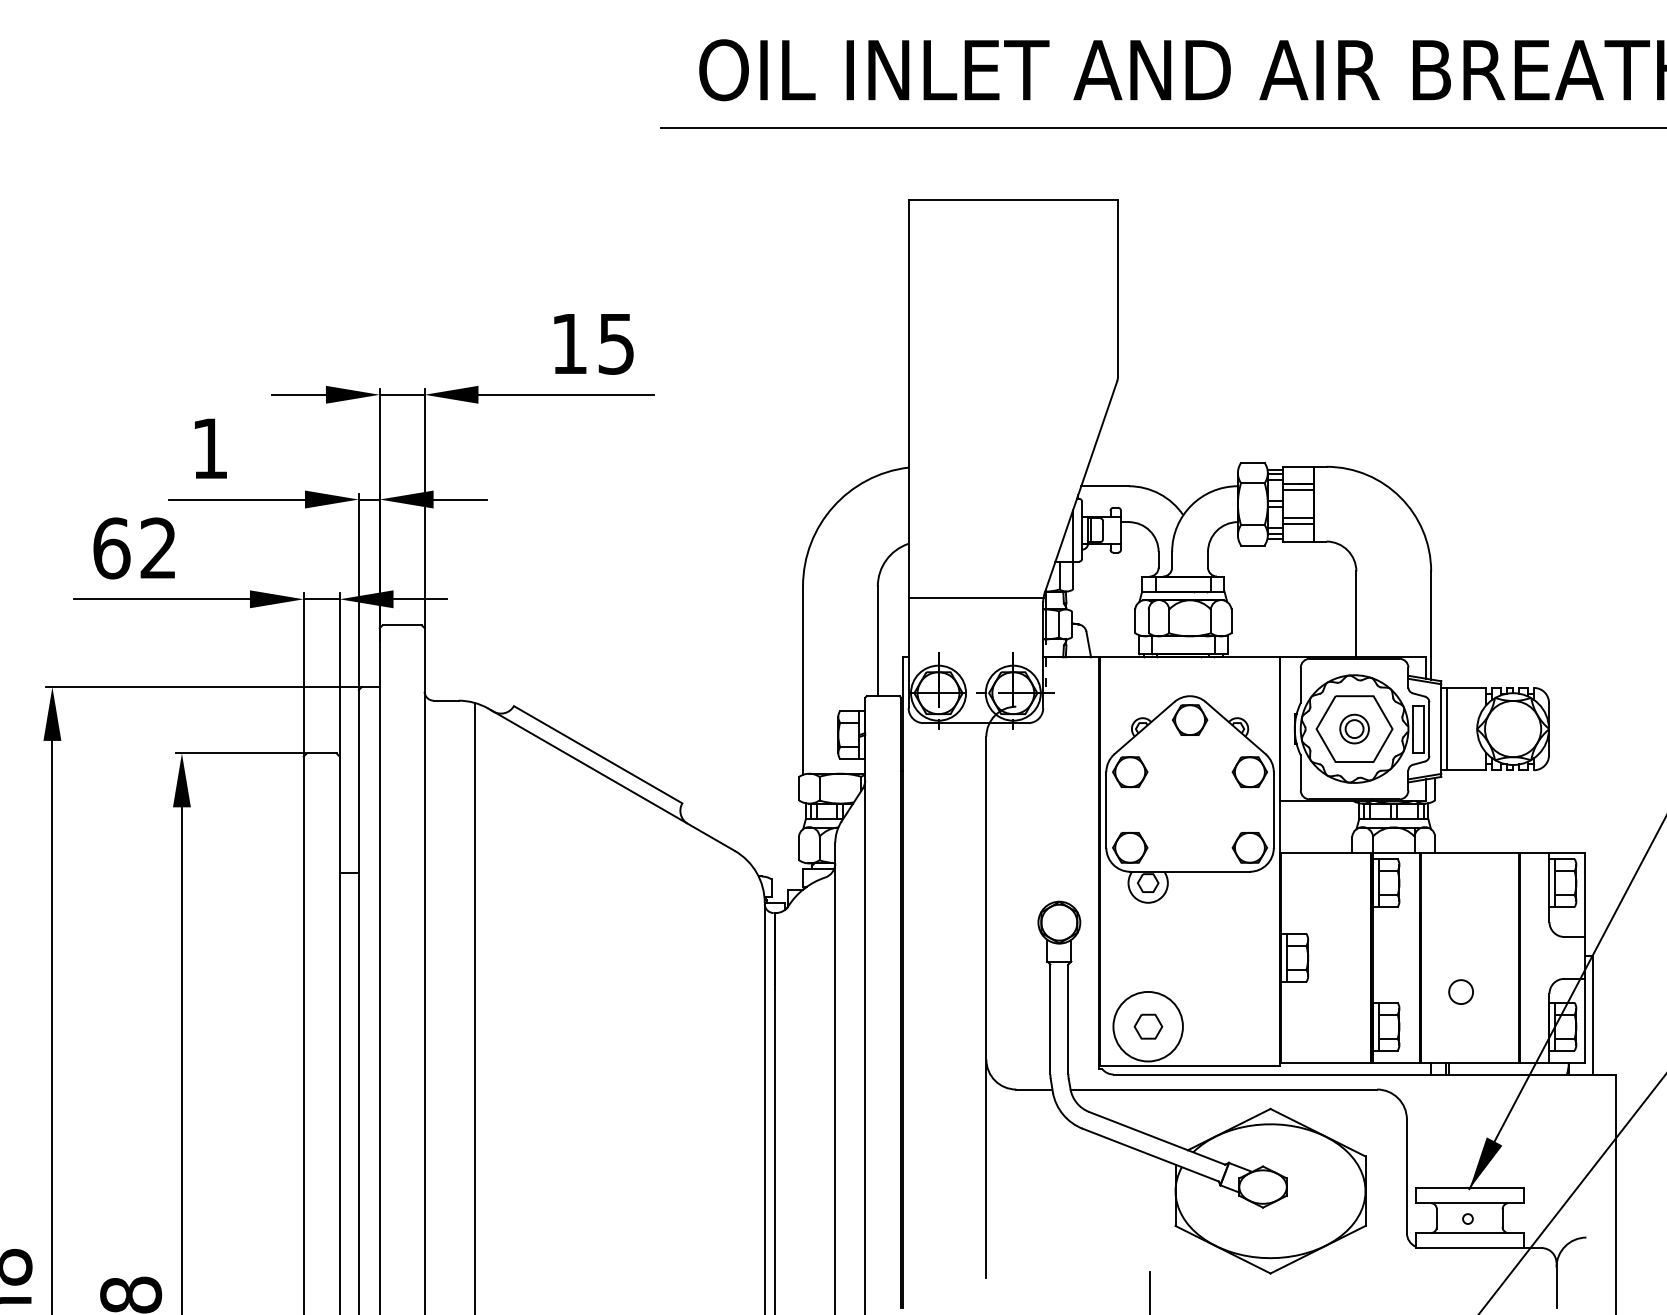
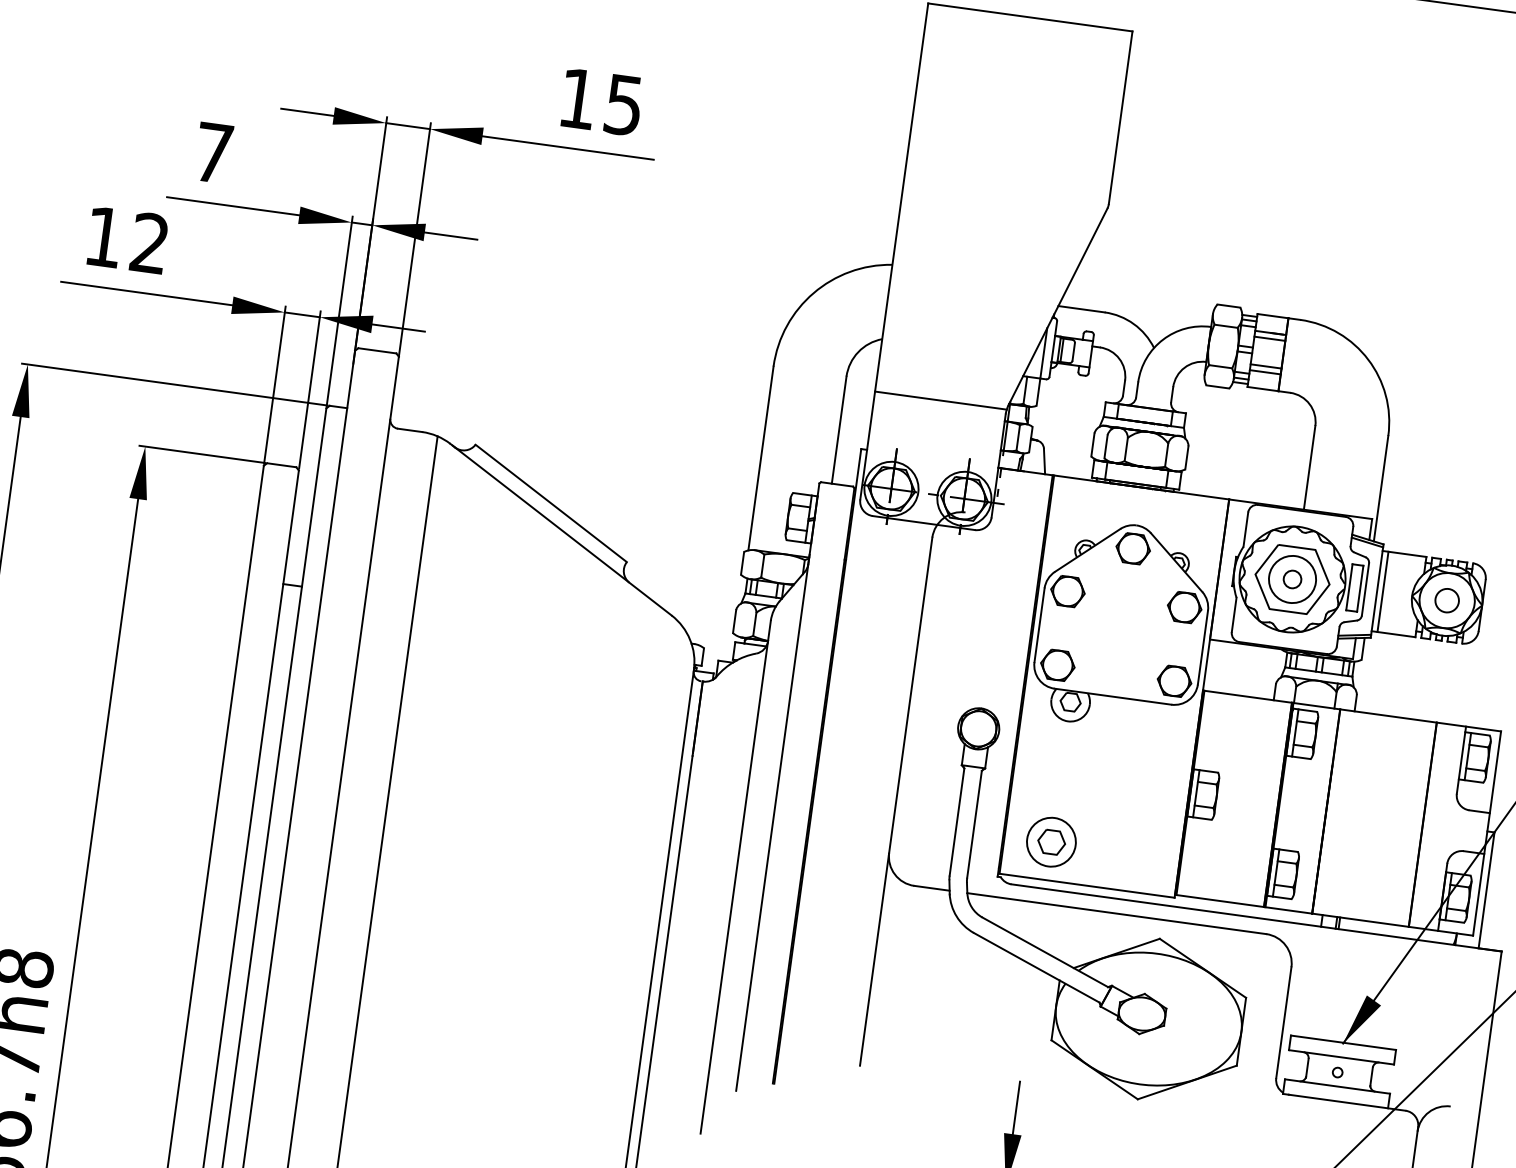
text: (209, 448) -> (213, 152), 1 -> 7
text: (111, 548) -> (104, 237), 62 -> 12
circle: (1354, 729) -> (1292, 579), size x1.67
circle: (1460, 991) -> (1446, 600), moved
circle: (1148, 1026) -> (1051, 842), size x0.71

